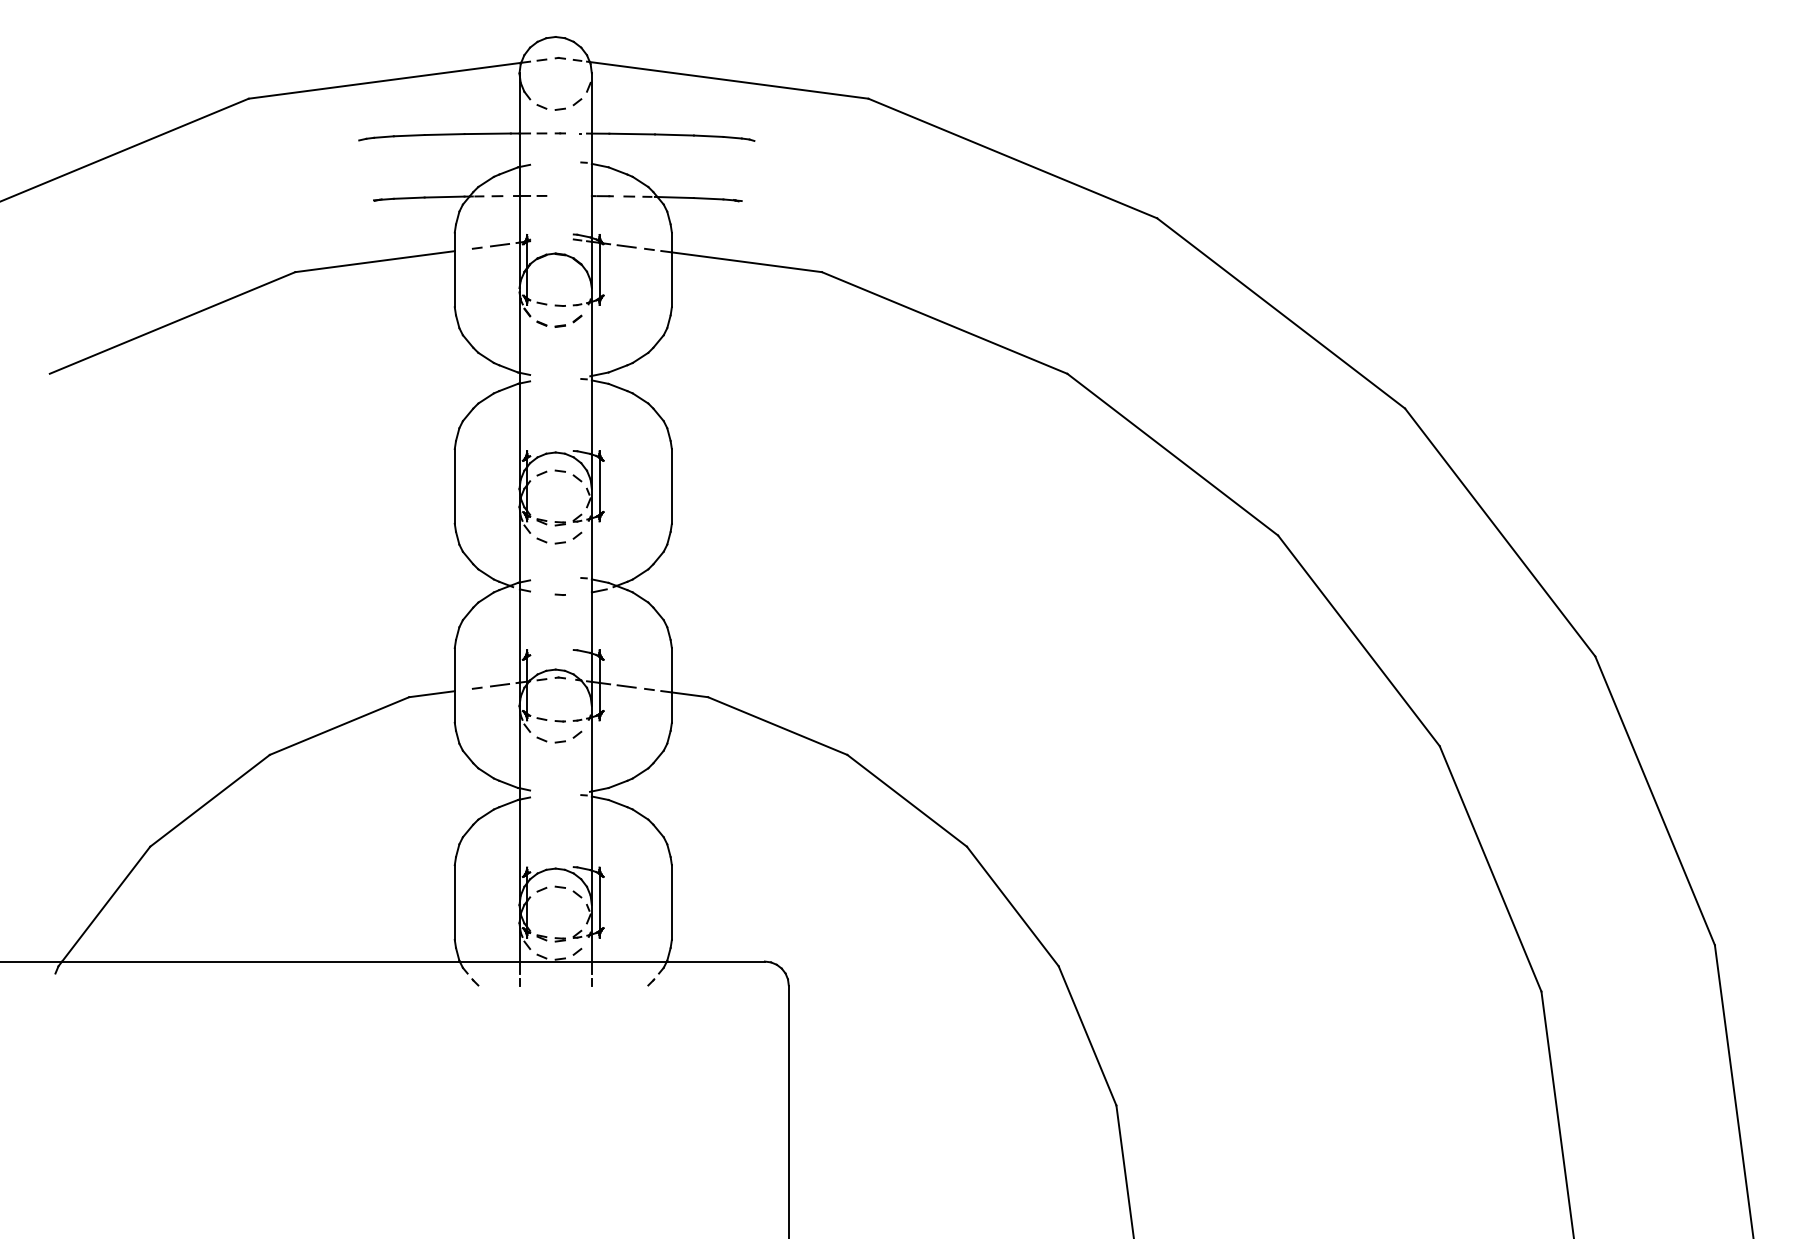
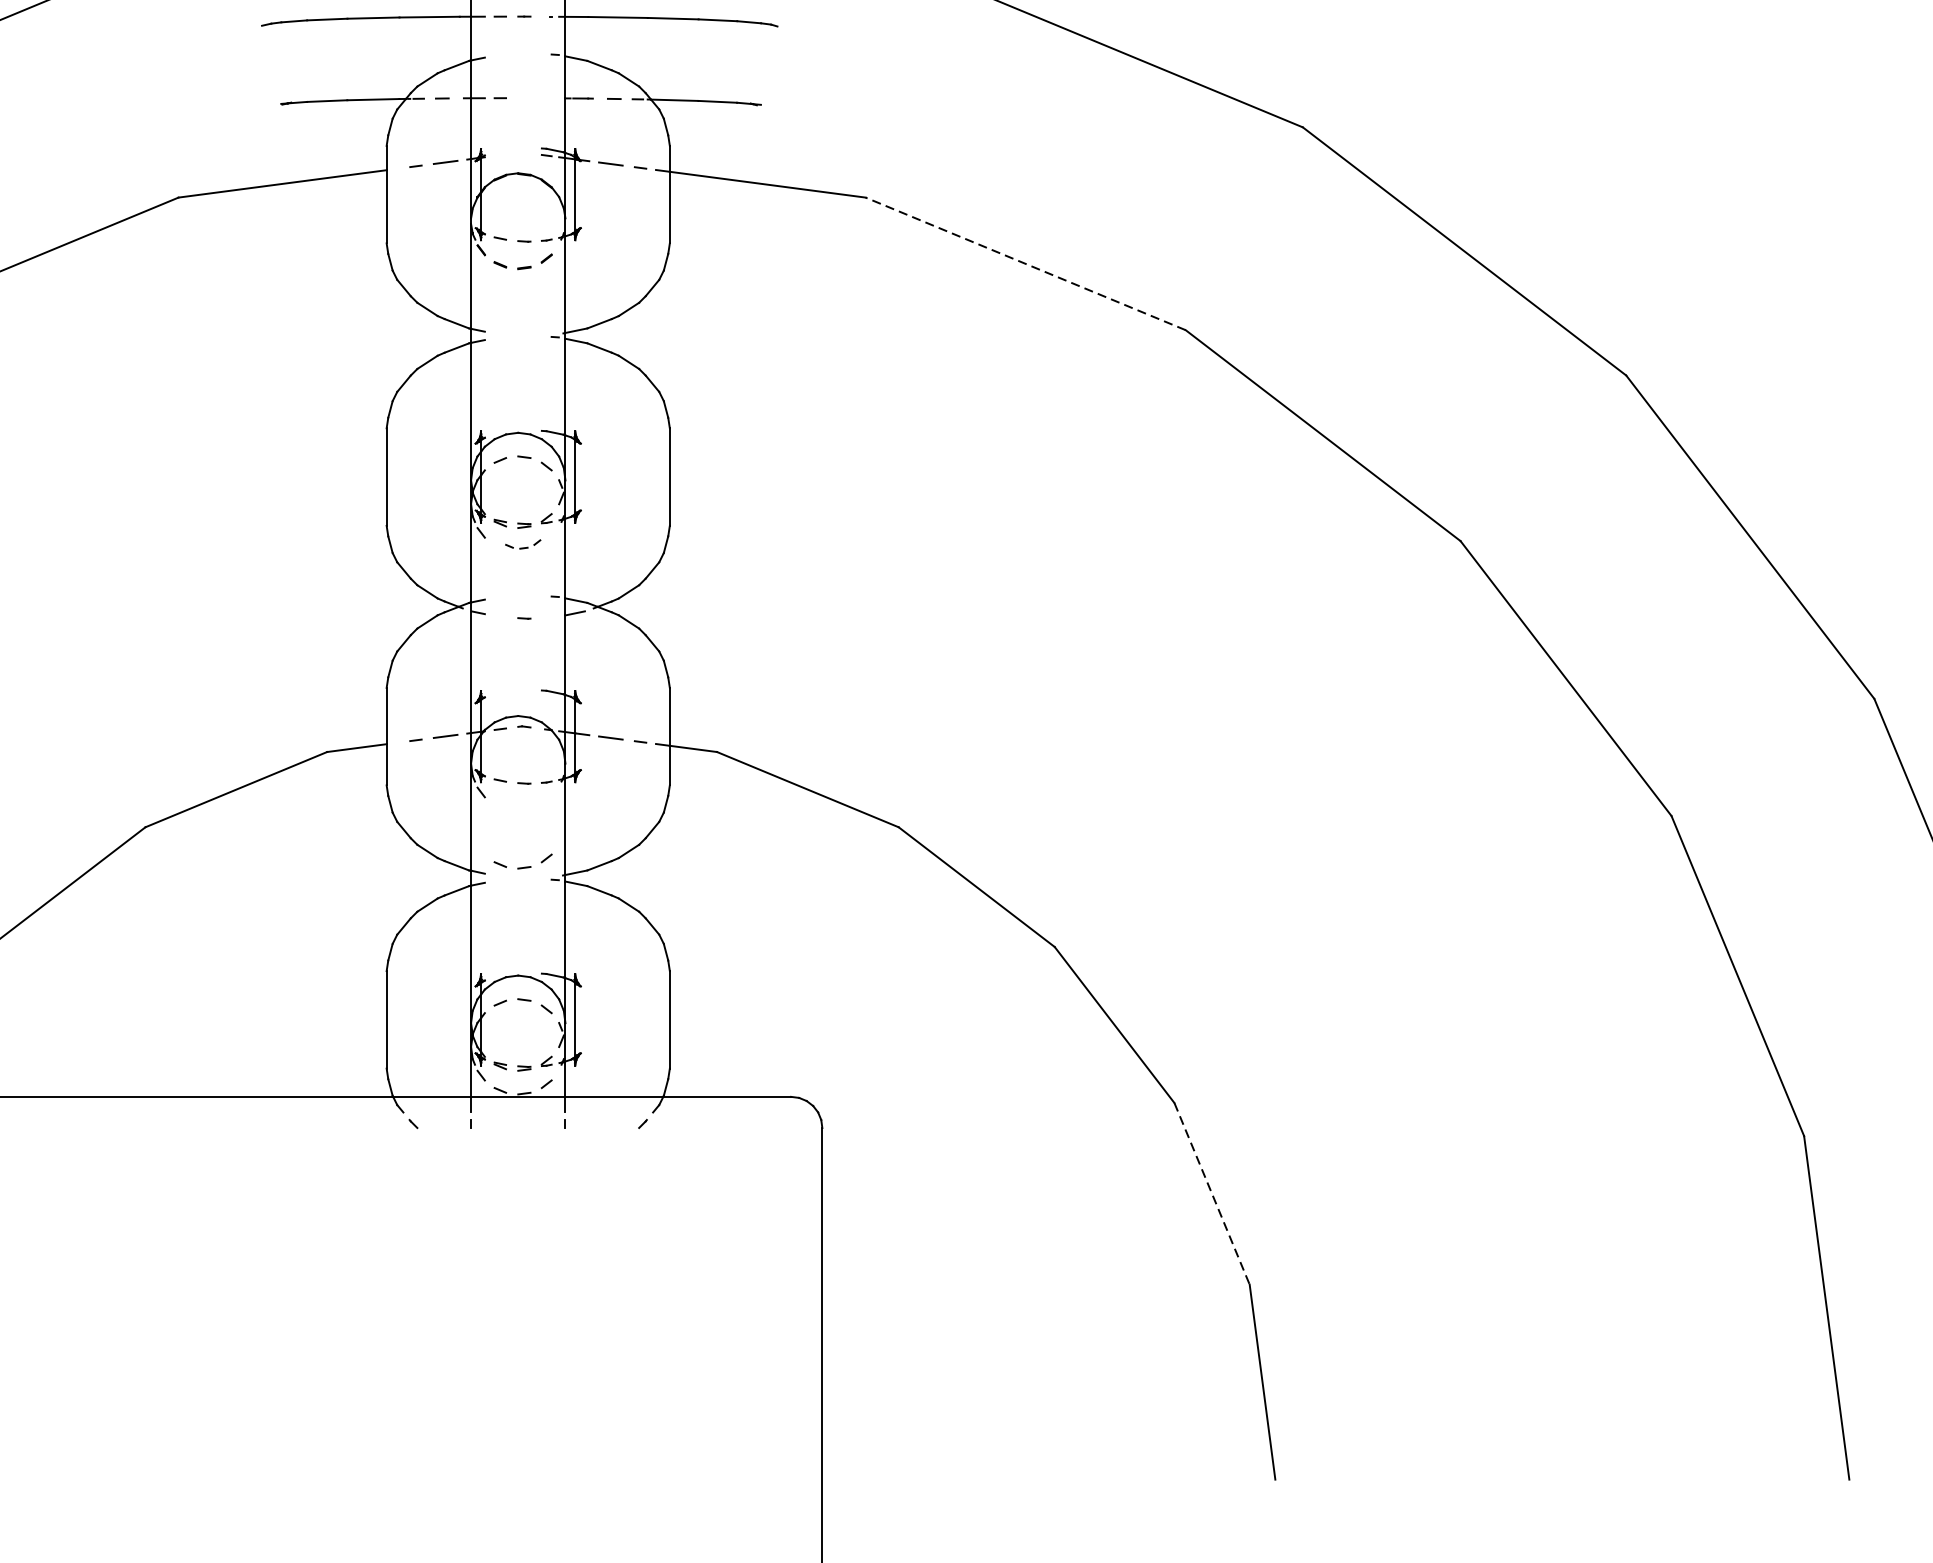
line: (944, 322) -> (1025, 263), solid -> dashed
part: (559, 537) -> (523, 543), size x0.6
part: (559, 736) -> (523, 860), moved
line: (1087, 1036) -> (1211, 1194), solid -> dashed

